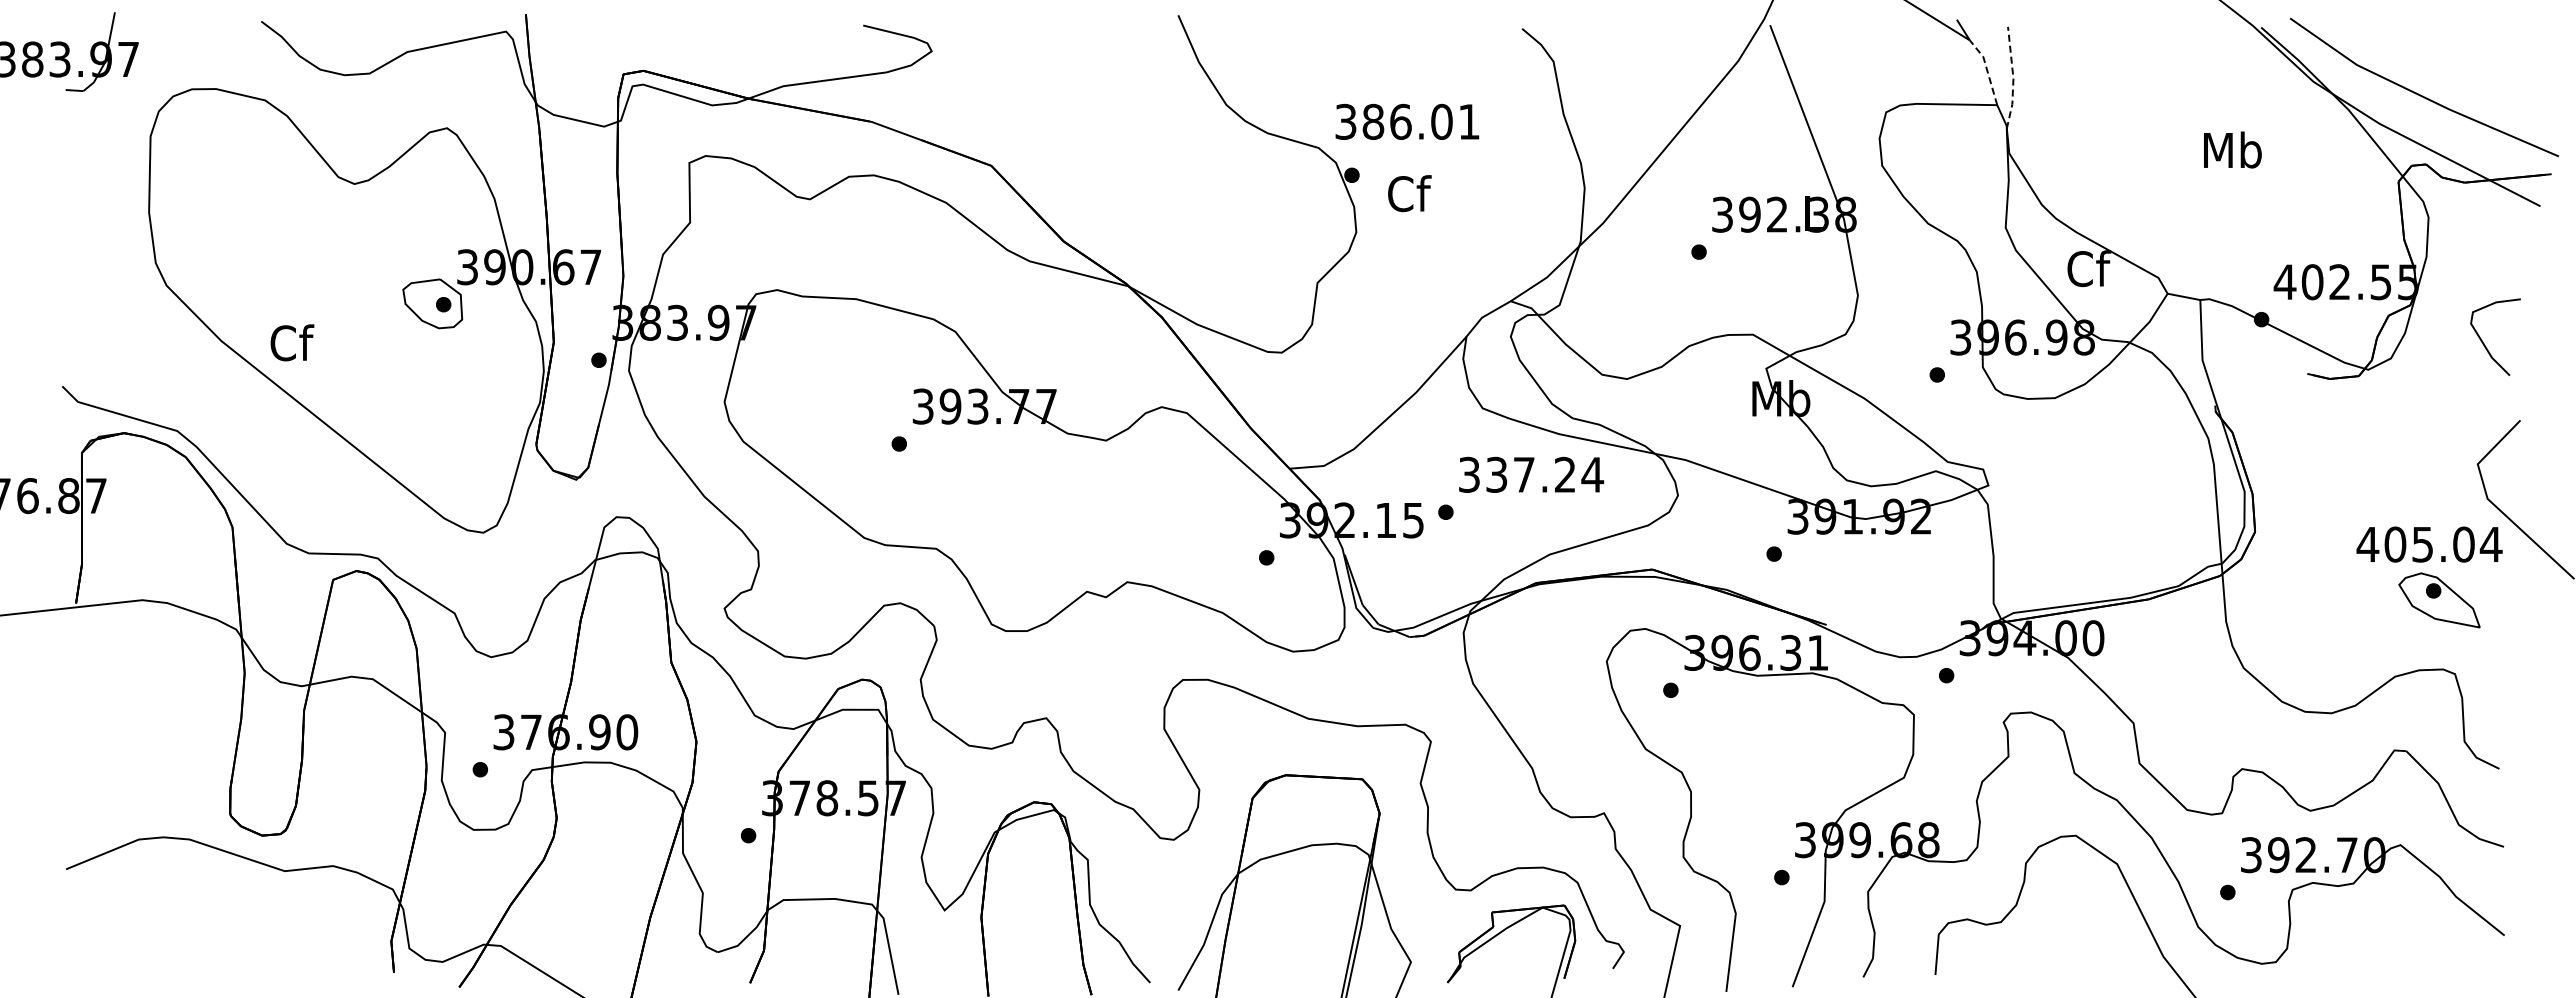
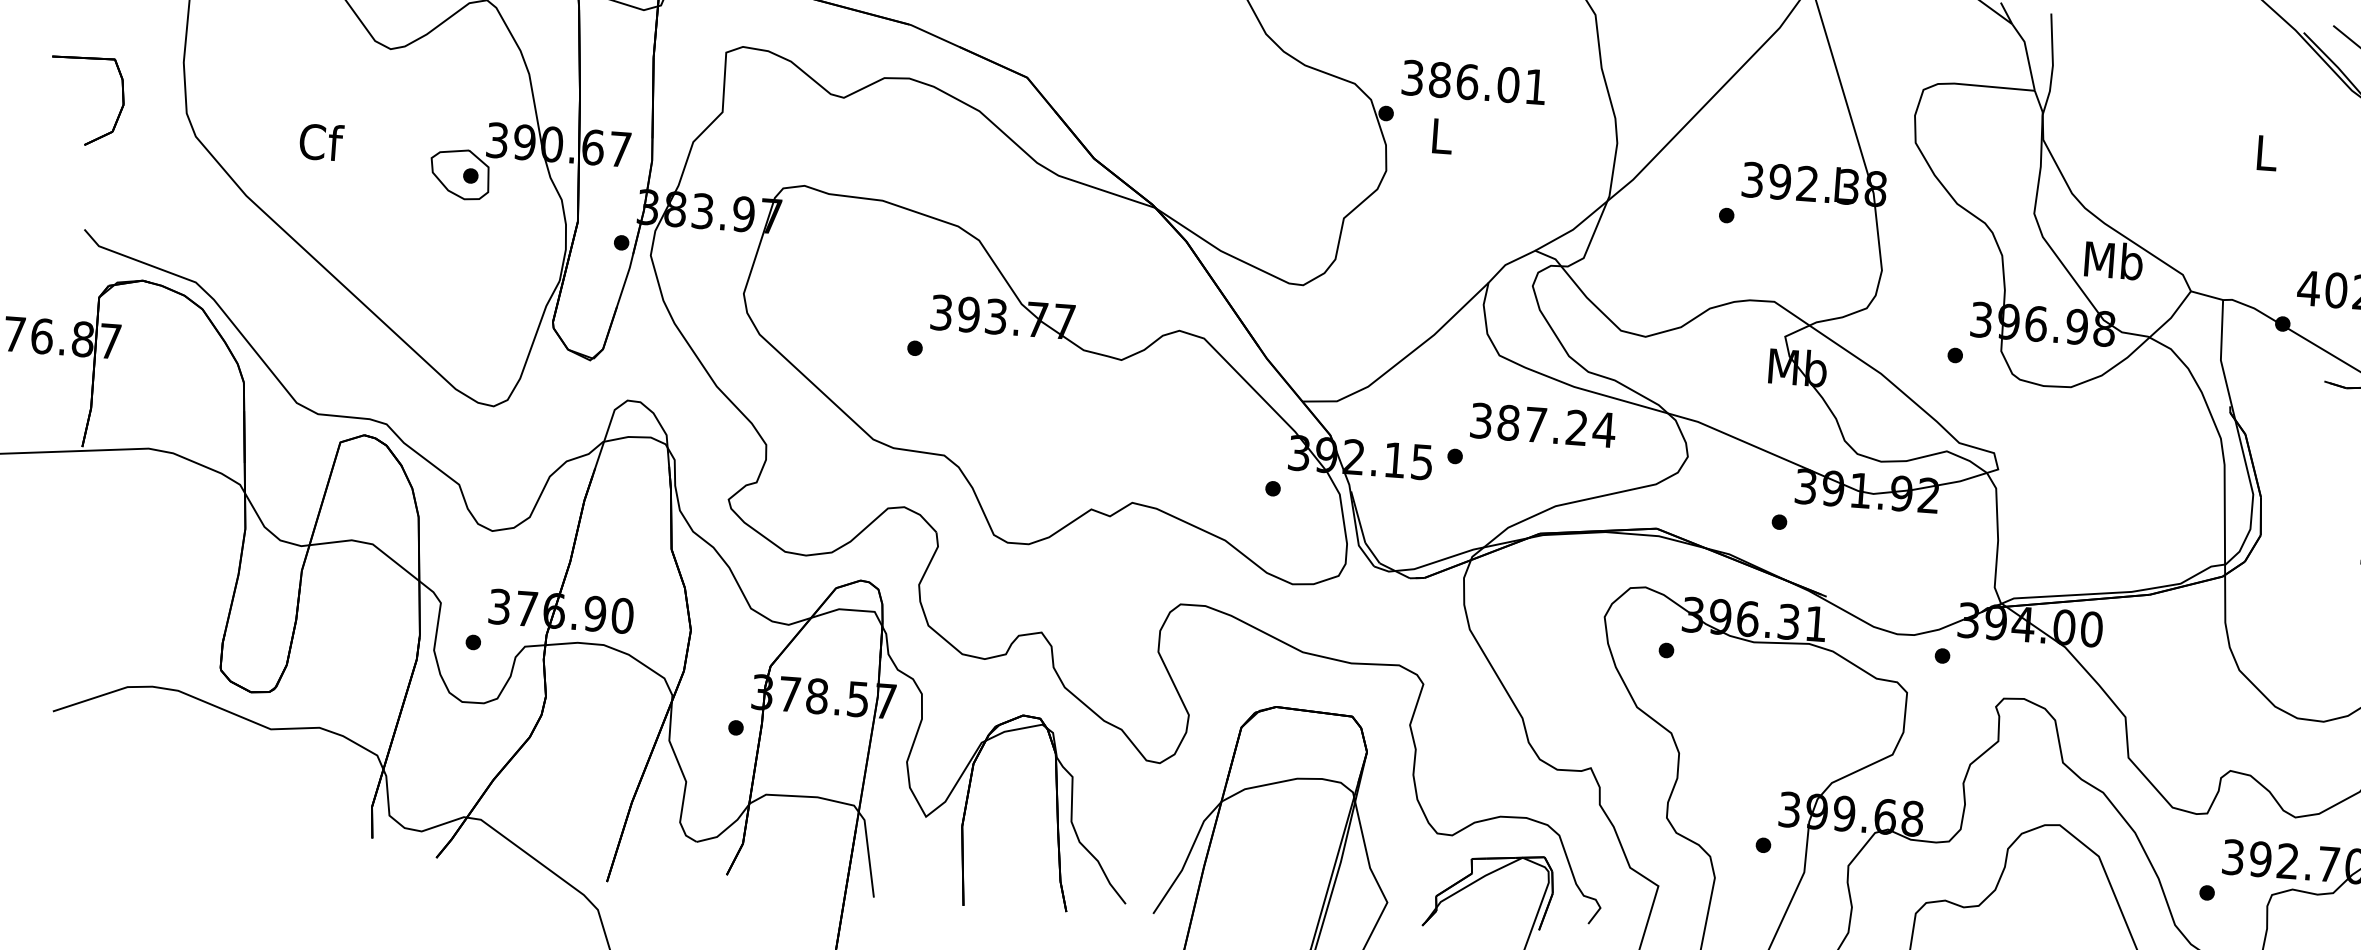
line: (1987, 70) -> (2027, 55), dashed -> solid
line: (2013, 78) -> (2052, 65), dashed -> solid
text: (1407, 121) -> (1474, 82), moved
text: (2232, 149) -> (2266, 152), Mb -> L
text: (1409, 193) -> (1442, 135), Cf -> L
text: (2088, 268) -> (2113, 260), Cf -> Mb
part: (87, 269) -> (118, 114), added
text: (292, 342) -> (321, 141), moved
text: (1496, 474) -> (1508, 422), 337.24 -> 387.24

